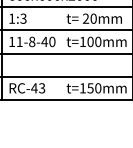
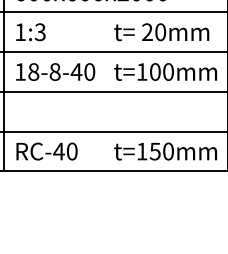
text: (19, 41) -> (33, 71), 11-8-40 -> 18-8-40
text: (42, 88) -> (72, 151), RC-43 -> RC-40

